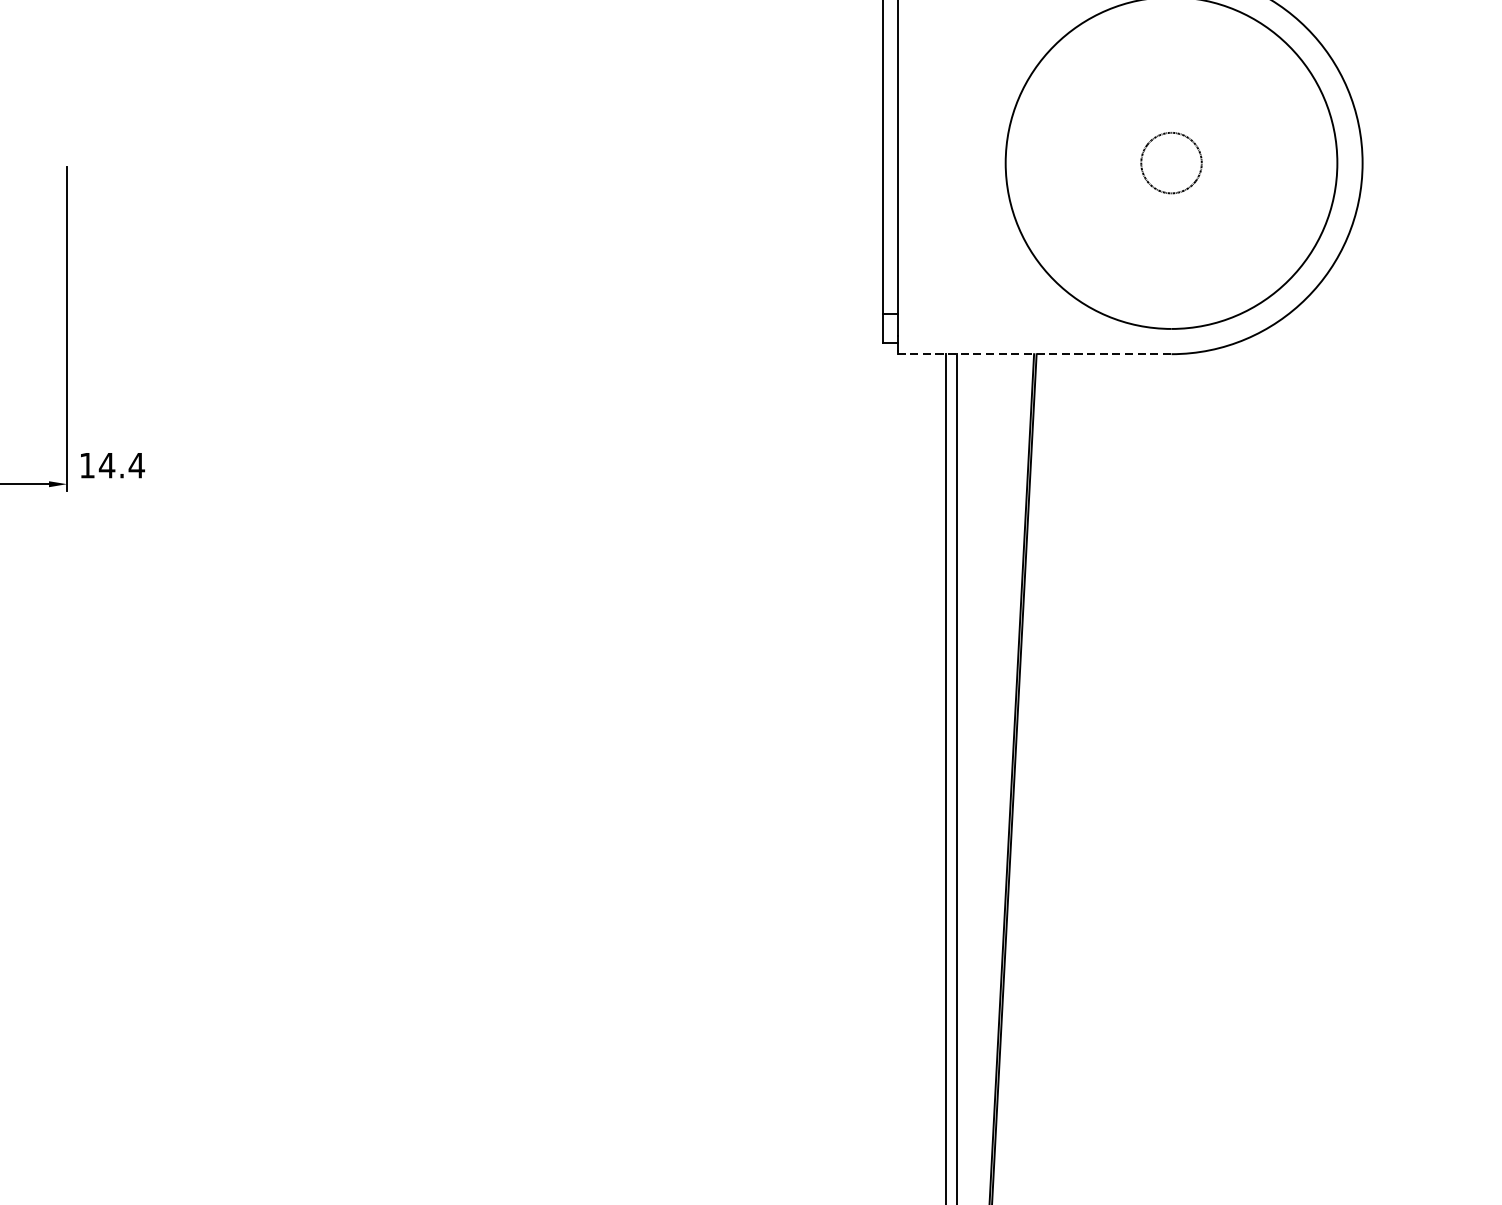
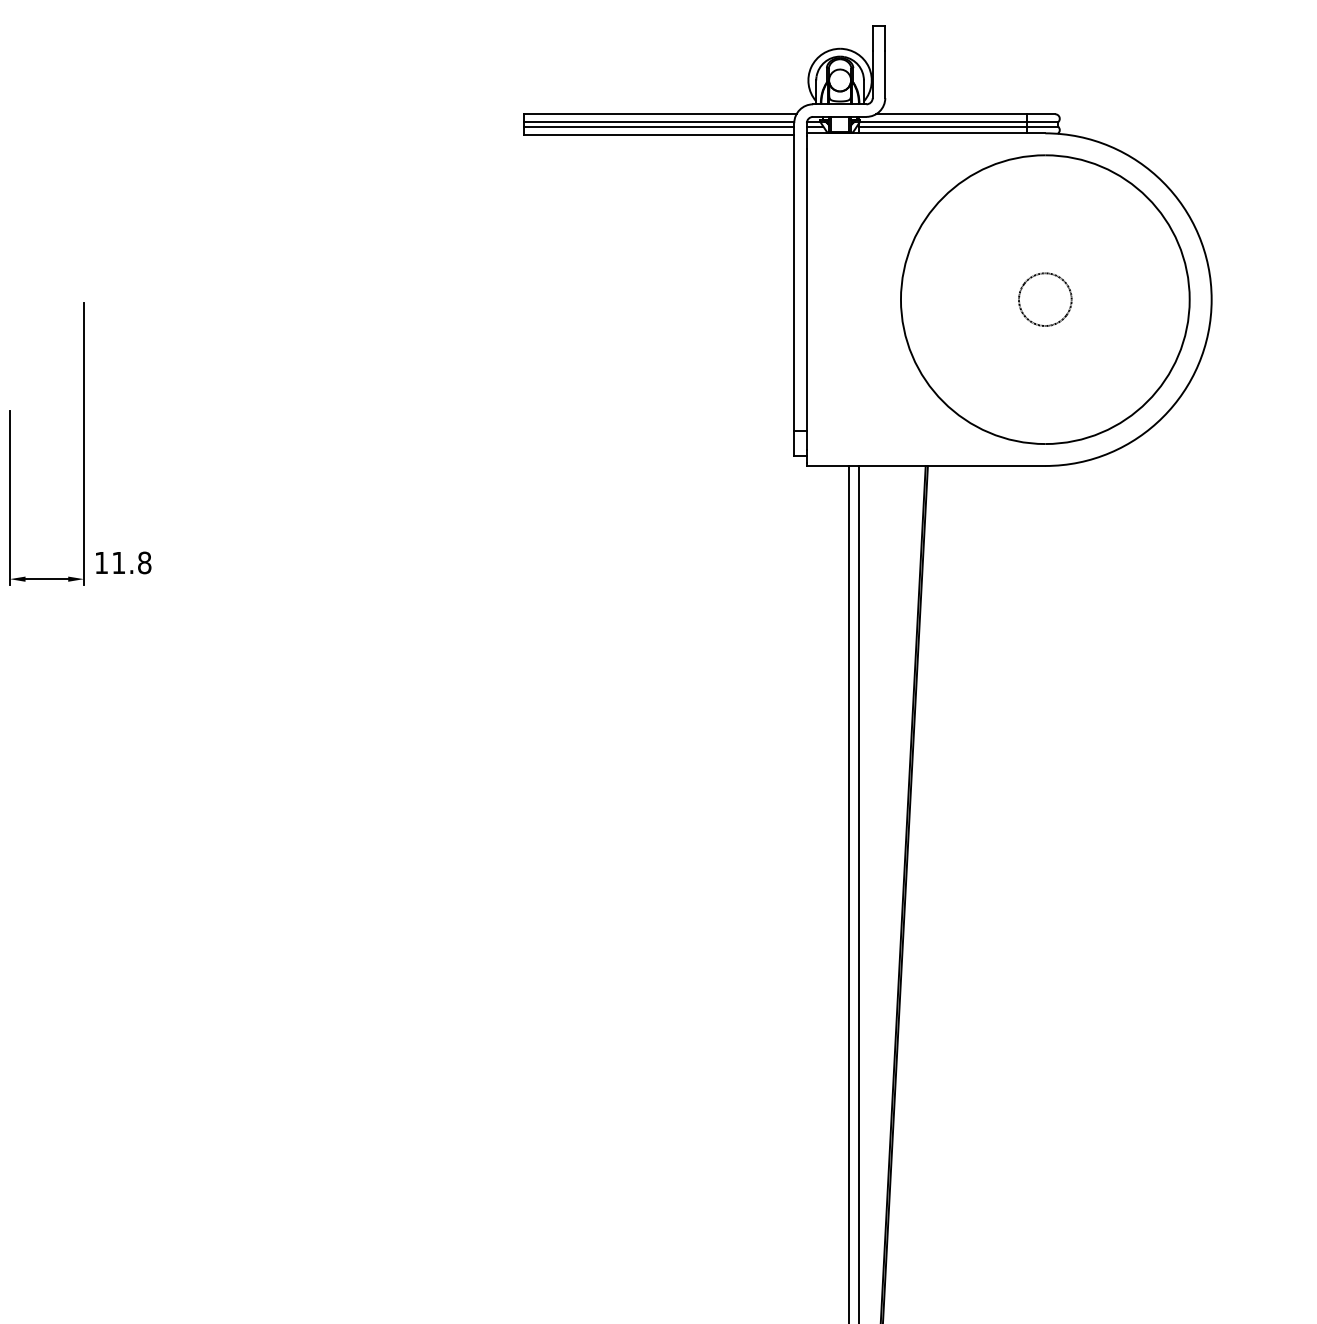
line: (1035, 353) -> (926, 465), dashed -> solid
text: (121, 465) -> (131, 562), 14.4 -> 11.8

